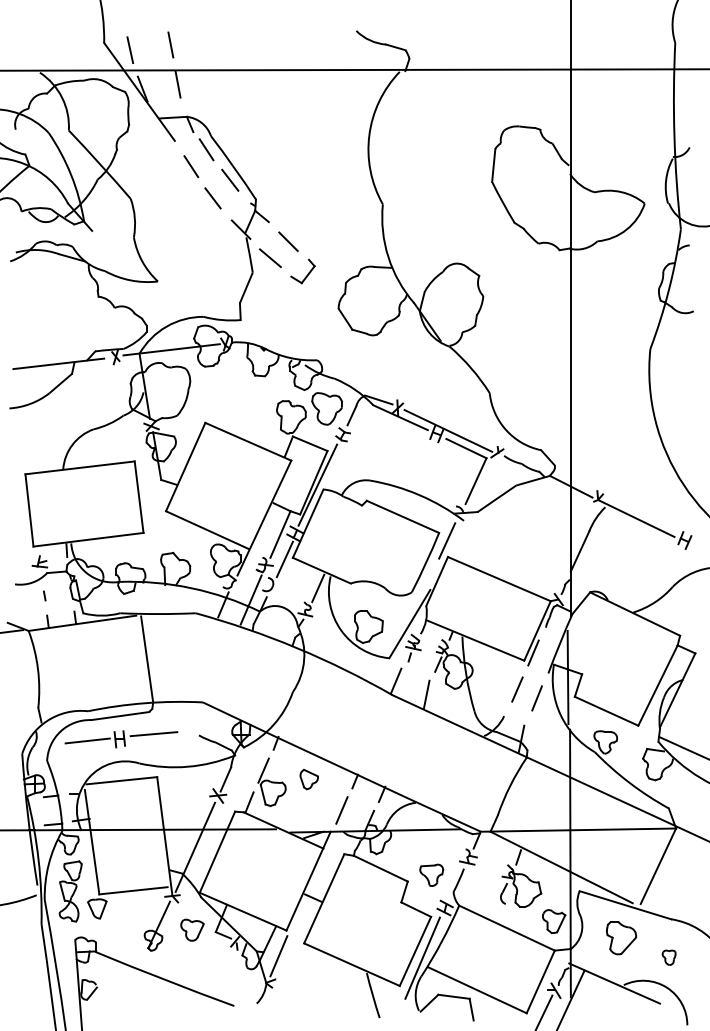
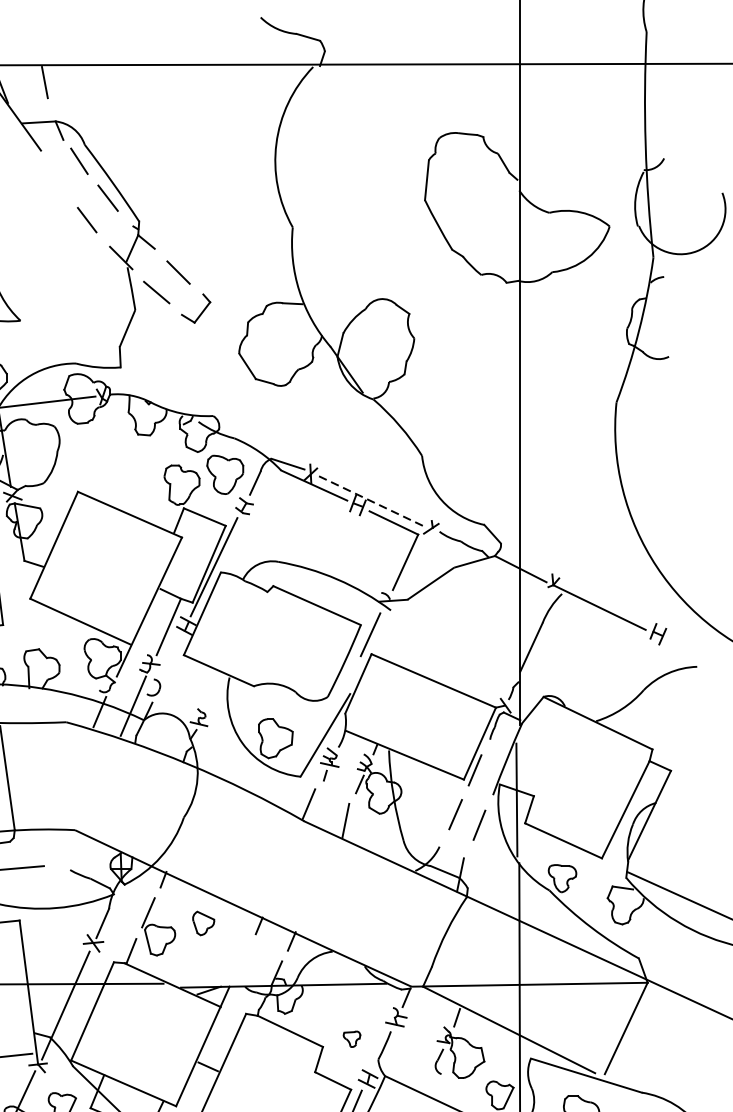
line: (170, 44) -> (35, 33), removed
line: (191, 166) -> (61, 181), removed
line: (448, 430) -> (372, 501), solid -> dashed
line: (284, 559) -> (173, 657), removed
line: (318, 588) -> (214, 692), removed
line: (341, 810) -> (242, 960), removed
part: (431, 874) -> (351, 1038), size x0.6

